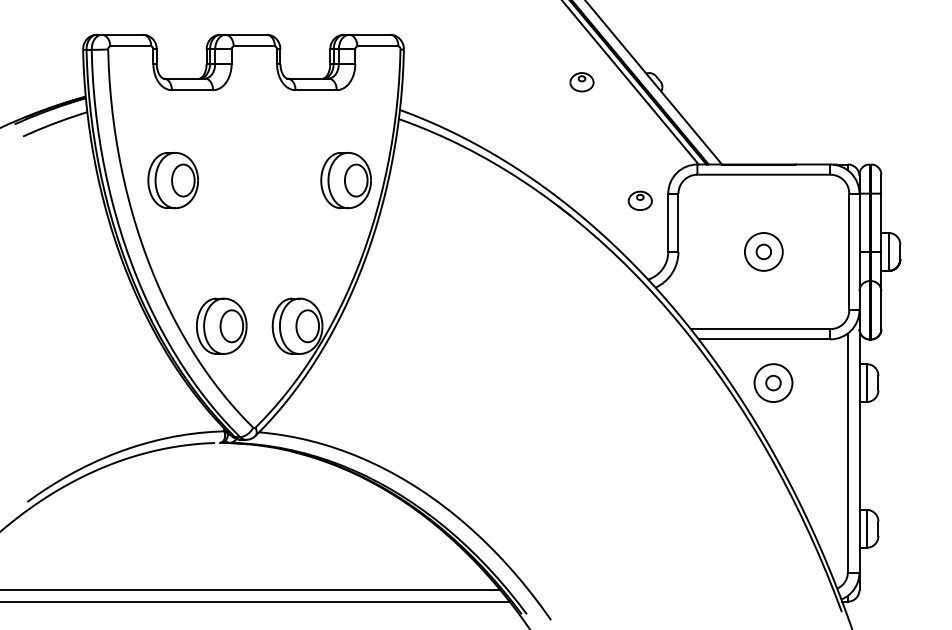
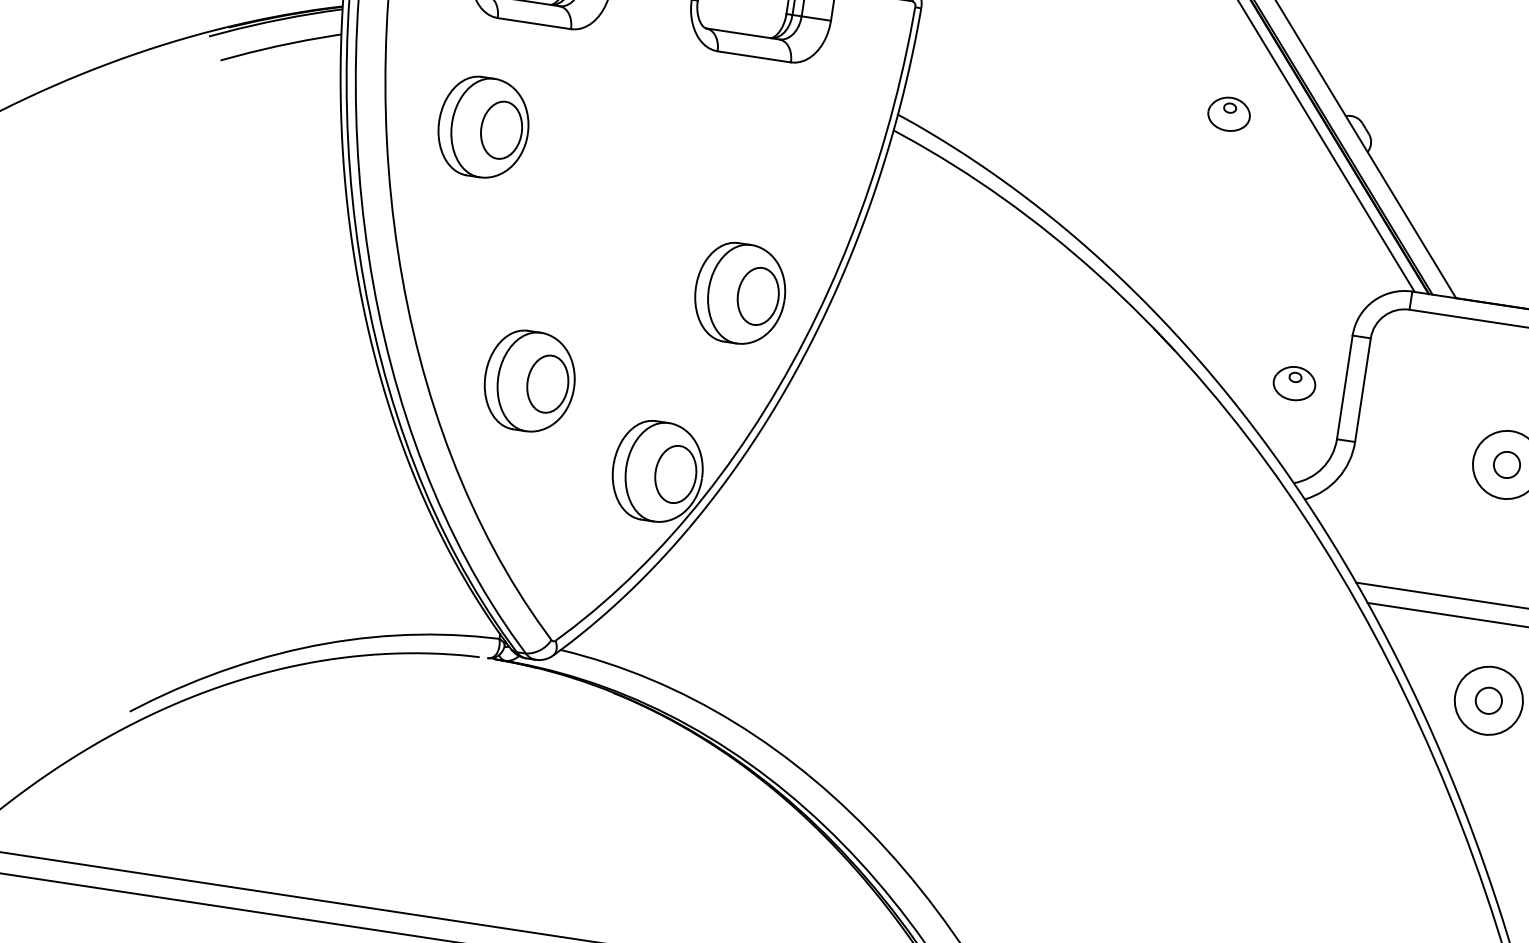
part: (172, 180) -> (482, 127), moved
part: (345, 180) -> (739, 293), moved
part: (639, 200) -> (1293, 382), moved
part: (221, 325) -> (529, 379), moved

